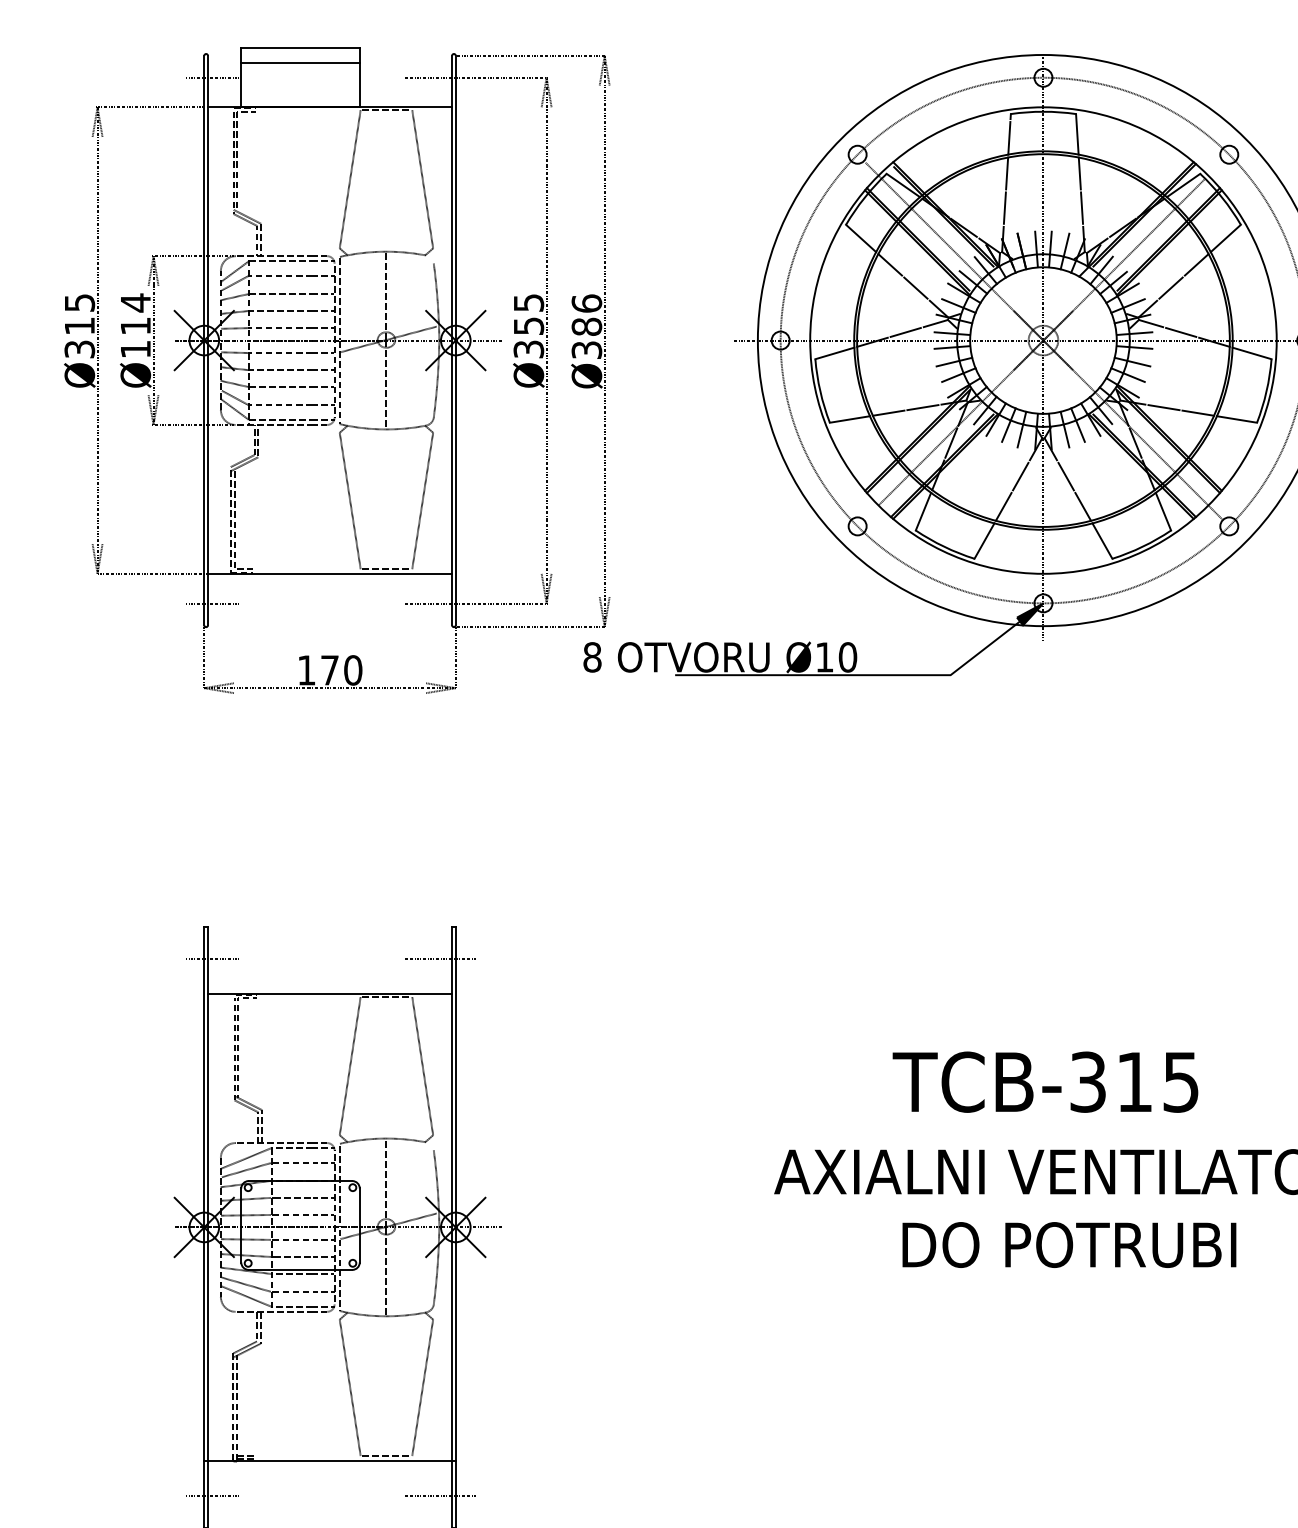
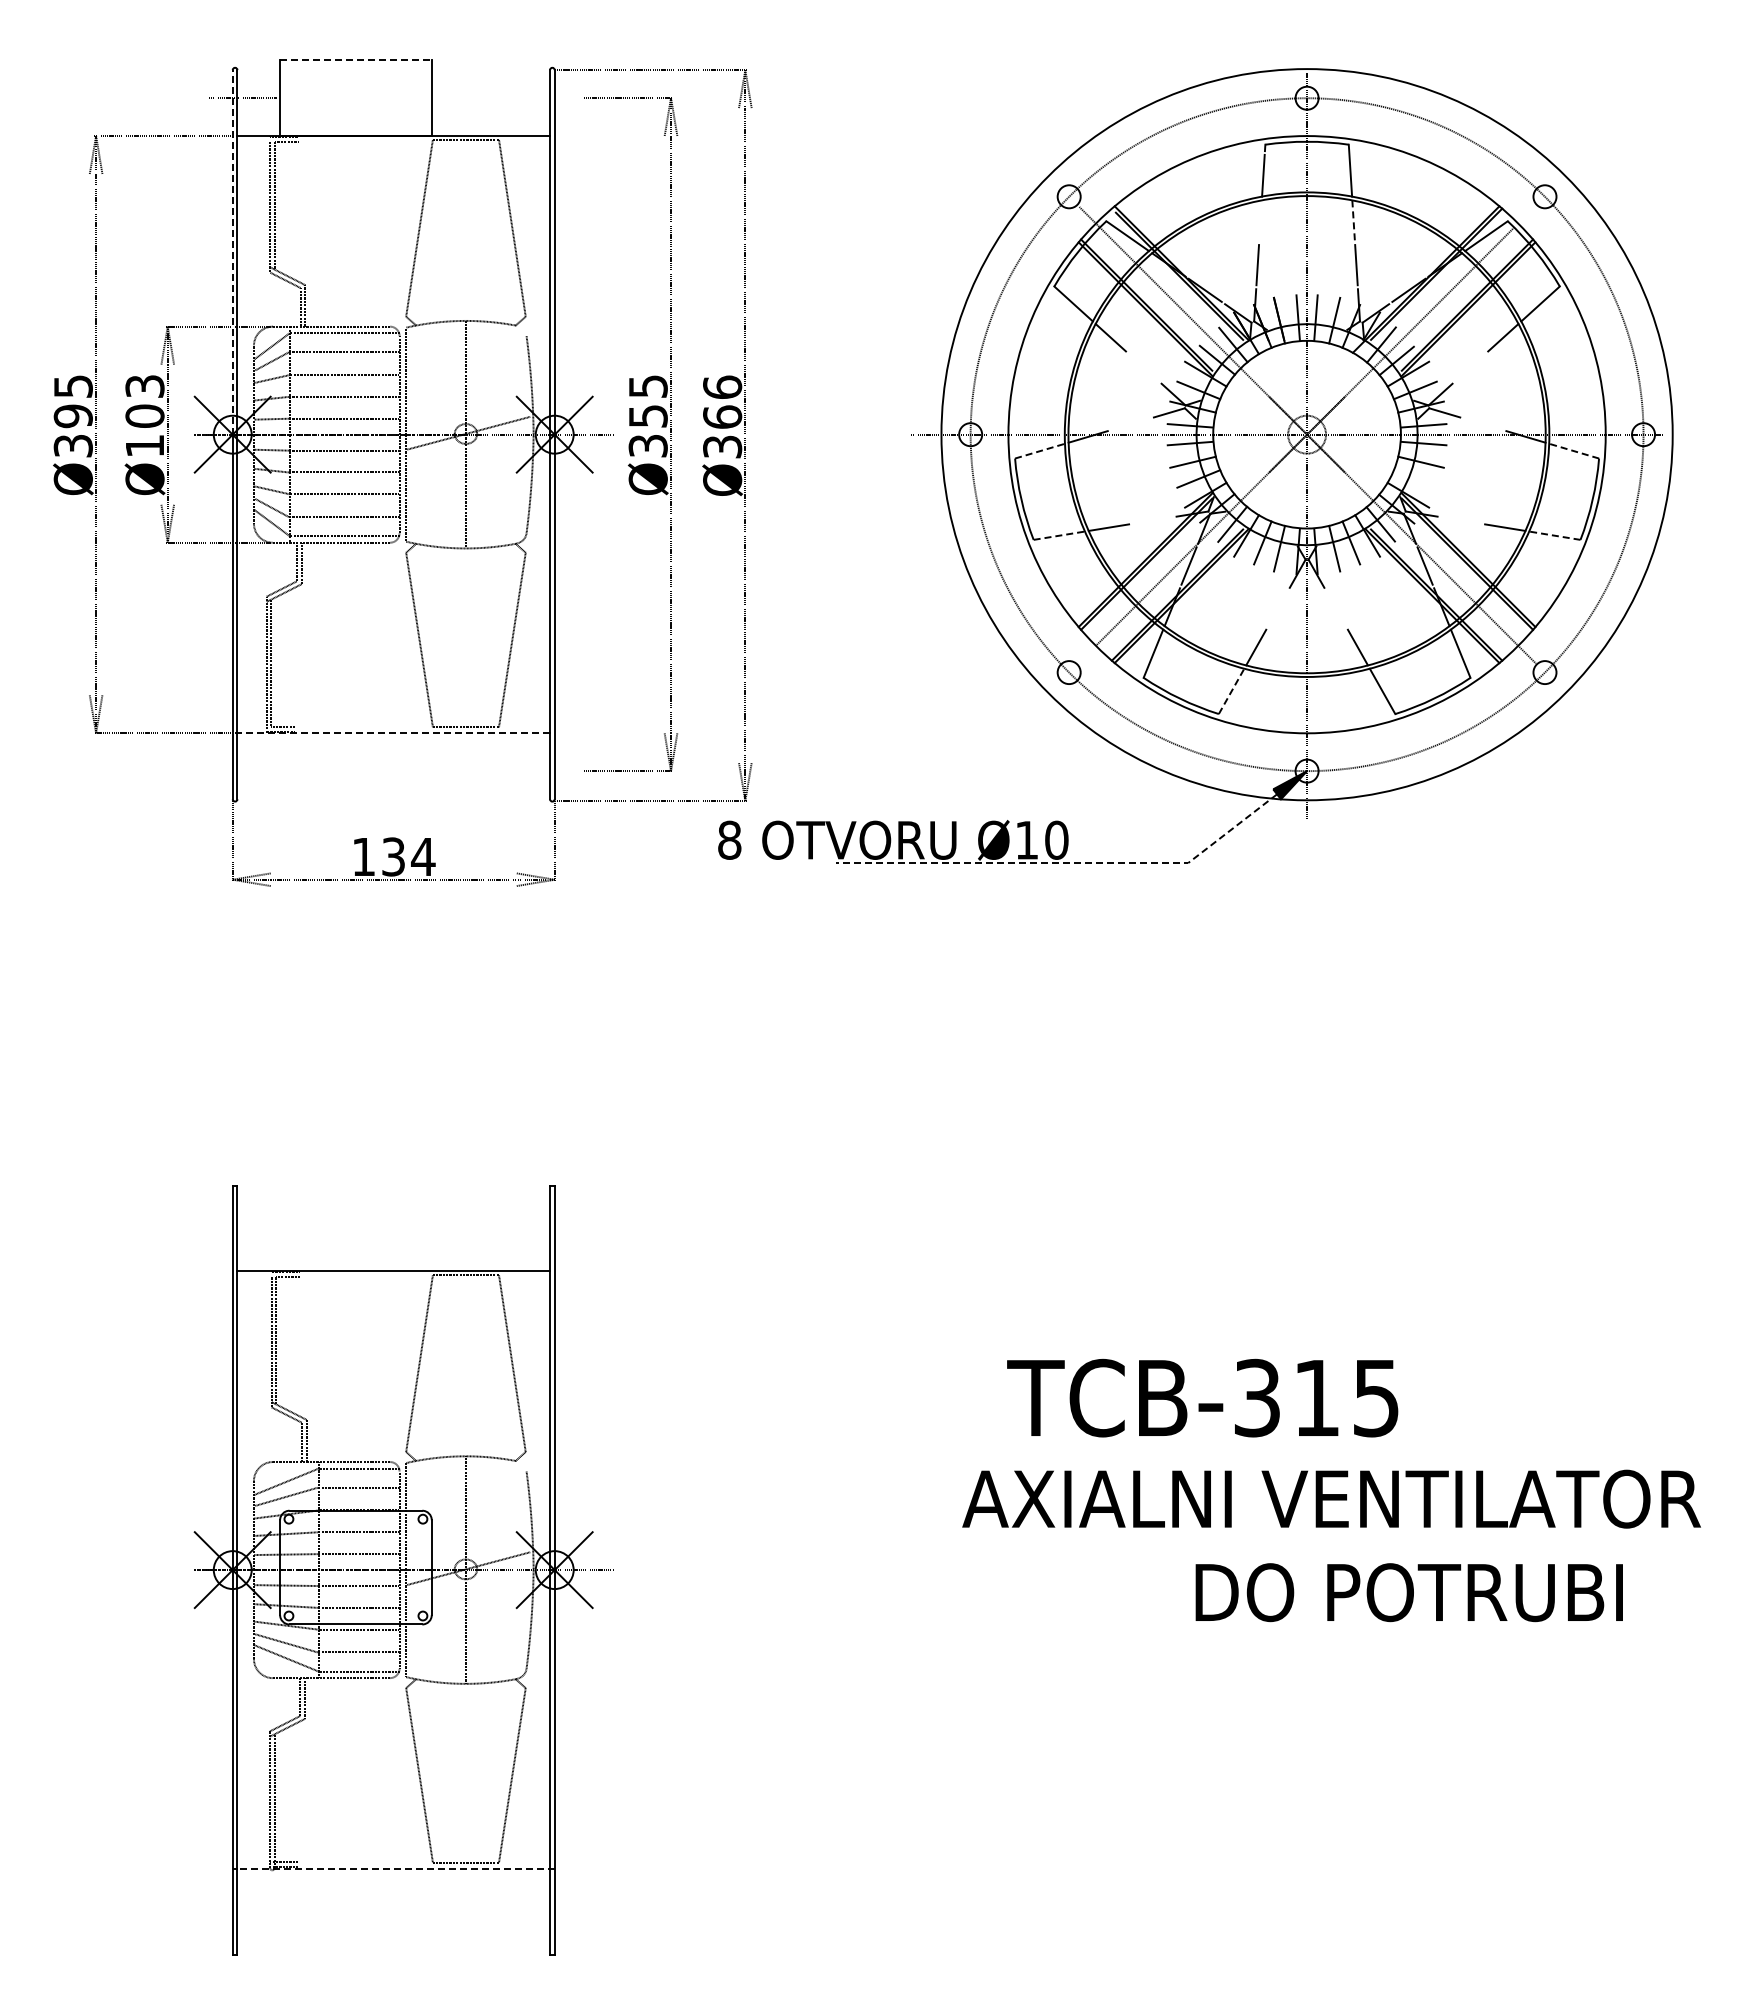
line: (300, 48) -> (356, 60), solid -> dashed
line: (300, 63) -> (355, 79), removed
line: (440, 77) -> (534, 98), removed
line: (1007, 173) -> (1260, 220), removed
line: (1079, 174) -> (1353, 221), solid -> dashed
line: (204, 197) -> (232, 251), solid -> dashed
line: (915, 288) -> (1143, 367), removed
line: (1171, 288) -> (1470, 367), removed
text: (135, 313) -> (144, 400), 114 -> 103
text: (79, 326) -> (72, 416), 315 -> 395
text: (586, 326) -> (722, 416), 386 -> 366
line: (905, 332) -> (1130, 424), removed
line: (1181, 332) -> (1483, 424), removed
line: (835, 353) -> (1040, 451), solid -> dashed
line: (1251, 353) -> (1573, 451), solid -> dashed
line: (1127, 374) -> (1414, 478), removed
line: (922, 407) -> (1152, 520), removed
line: (1164, 407) -> (1461, 520), removed
line: (850, 419) -> (1059, 535), solid -> dashed
line: (1236, 419) -> (1554, 535), solid -> dashed
line: (1020, 476) -> (1277, 608), removed
line: (1066, 476) -> (1336, 608), removed
line: (984, 540) -> (1231, 690), solid -> dashed
line: (329, 573) -> (393, 733), solid -> dashed
line: (211, 603) -> (242, 771), removed
line: (440, 603) -> (534, 771), removed
text: (341, 670) -> (408, 856), 170 -> 134
line: (857, 675) -> (1068, 863), solid -> dashed
line: (211, 959) -> (242, 1226), removed
line: (440, 959) -> (534, 1226), removed
text: (1045, 1081) -> (1202, 1397), moved
text: (1068, 1244) -> (1408, 1592), moved
line: (329, 1460) -> (393, 1868), solid -> dashed
line: (211, 1495) -> (242, 1913), removed
line: (440, 1495) -> (534, 1913), removed

